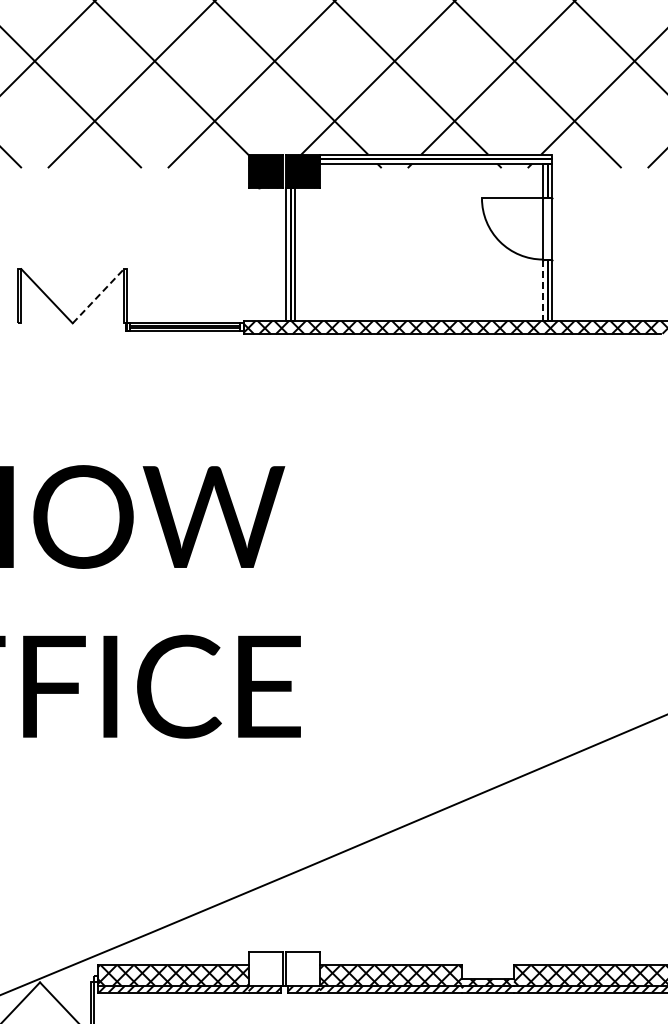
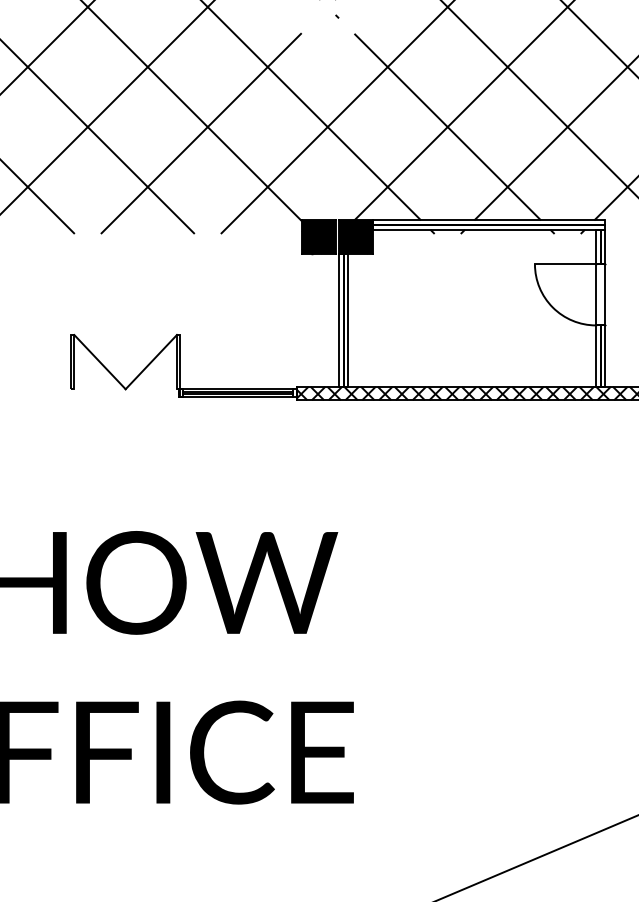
line: (543, 290) -> (596, 356), dashed -> solid
line: (98, 295) -> (151, 361), dashed -> solid

